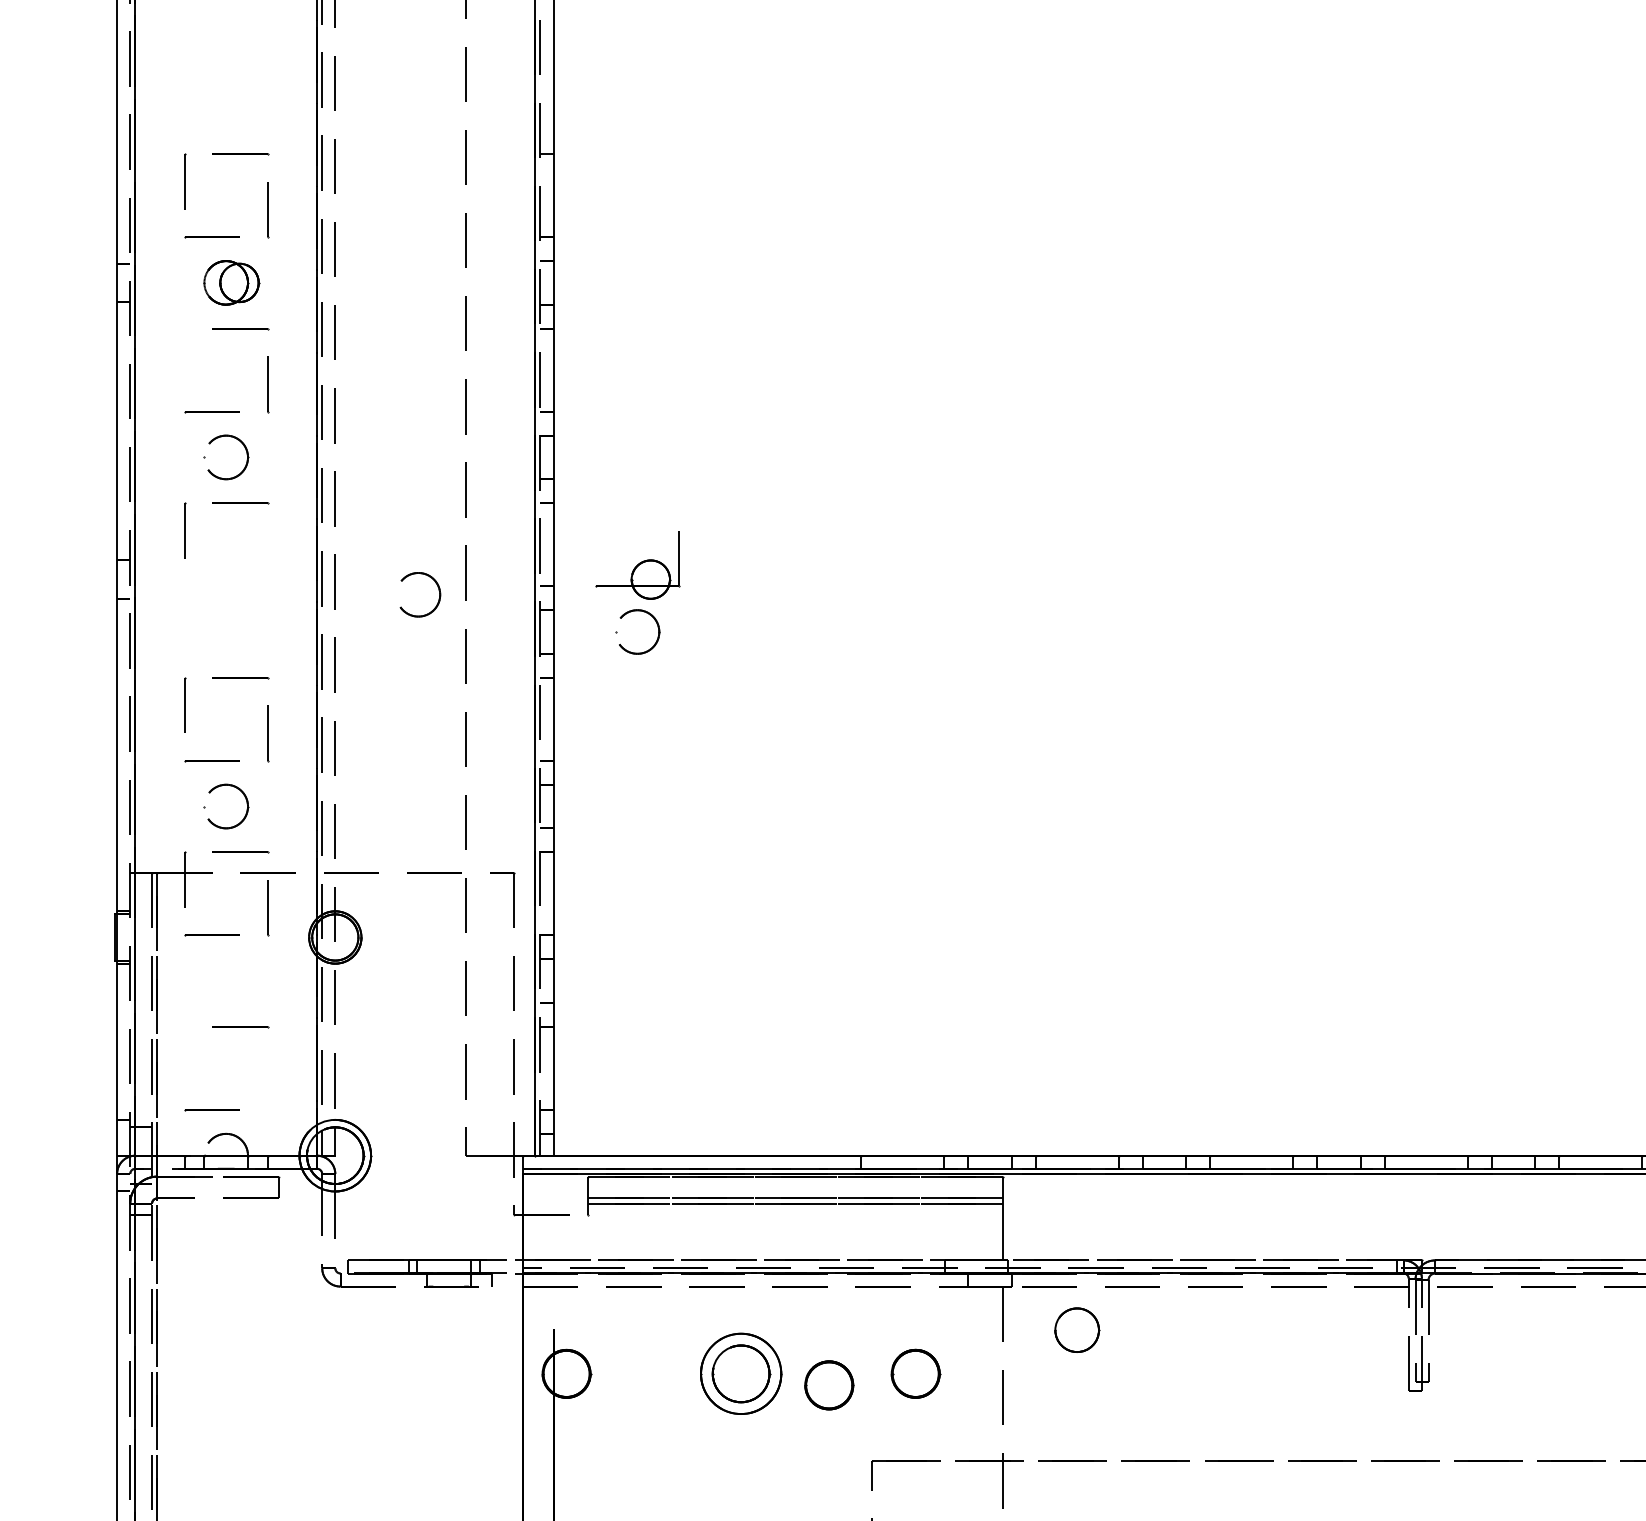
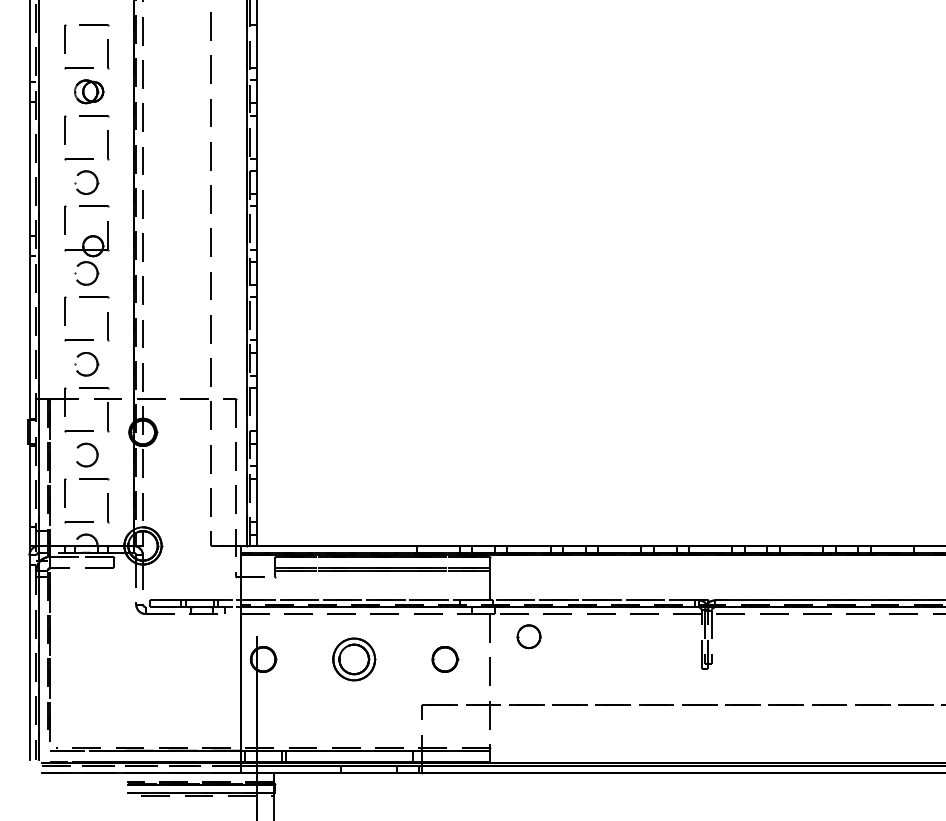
line: (186, 355) -> (65, 129), added
part: (434, 584) -> (94, 449), moved
part: (637, 593) -> (86, 253), moved
line: (186, 1052) -> (65, 492), added
line: (268, 1083) -> (108, 508), added
part: (830, 1385) -> (400, 665), removed

